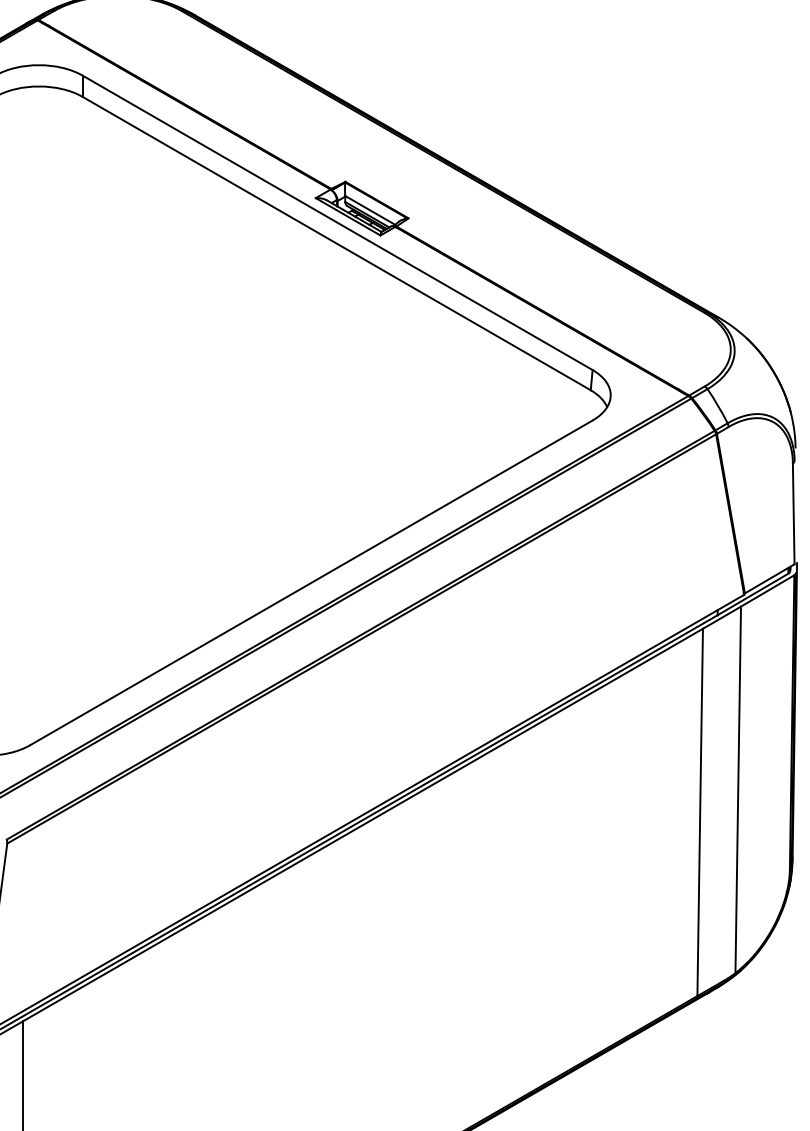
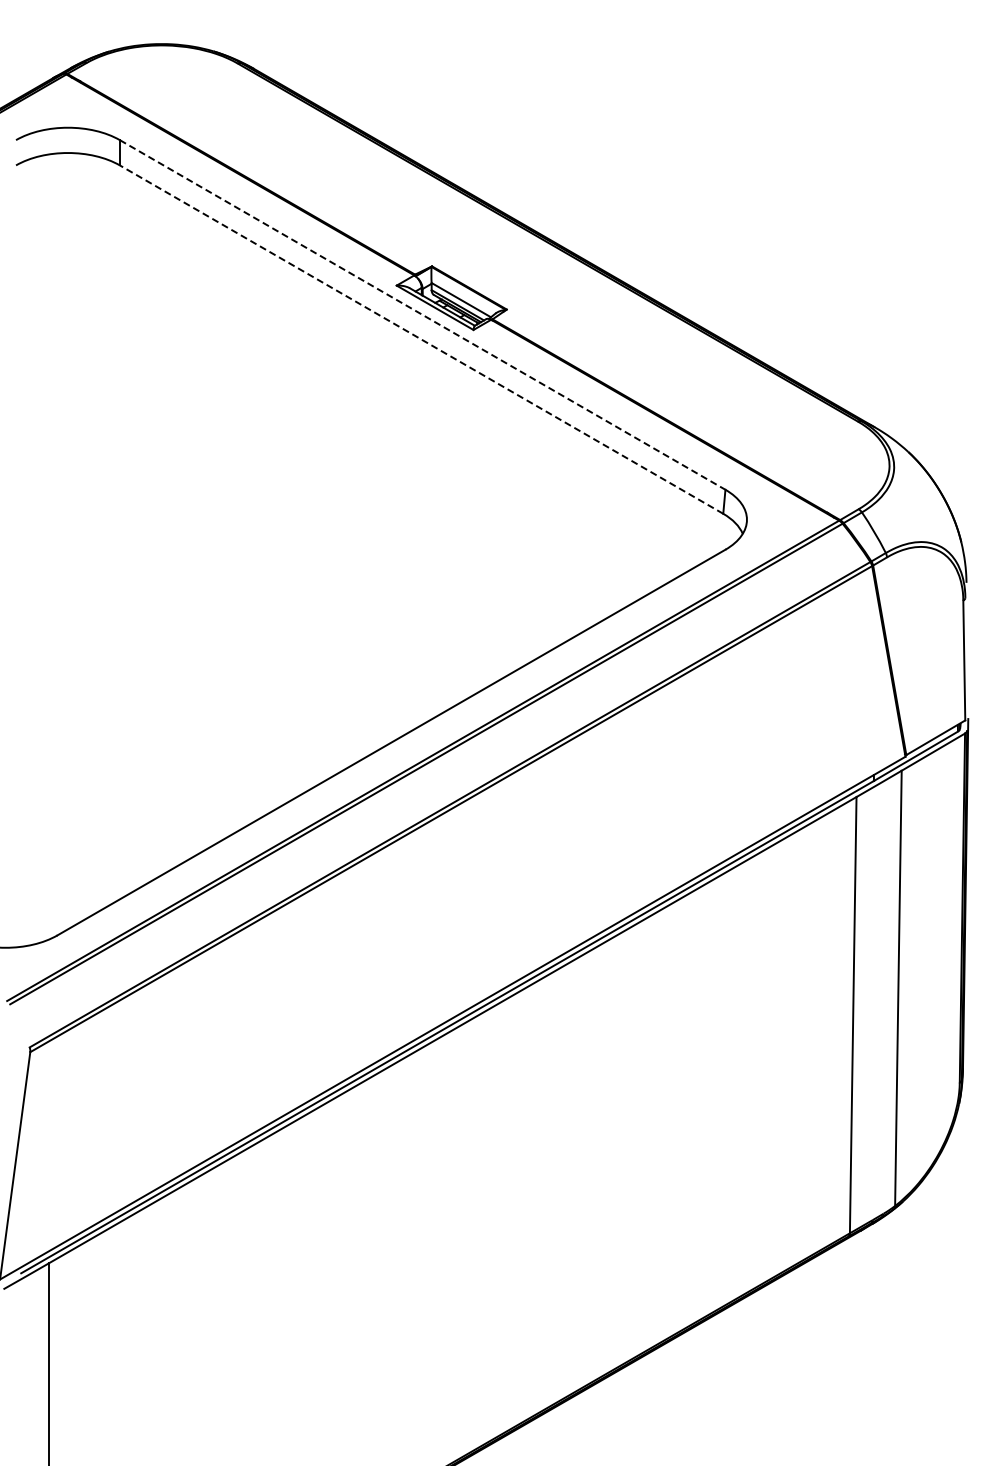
line: (337, 222) -> (422, 314), solid -> dashed
line: (336, 243) -> (421, 339), solid -> dashed

